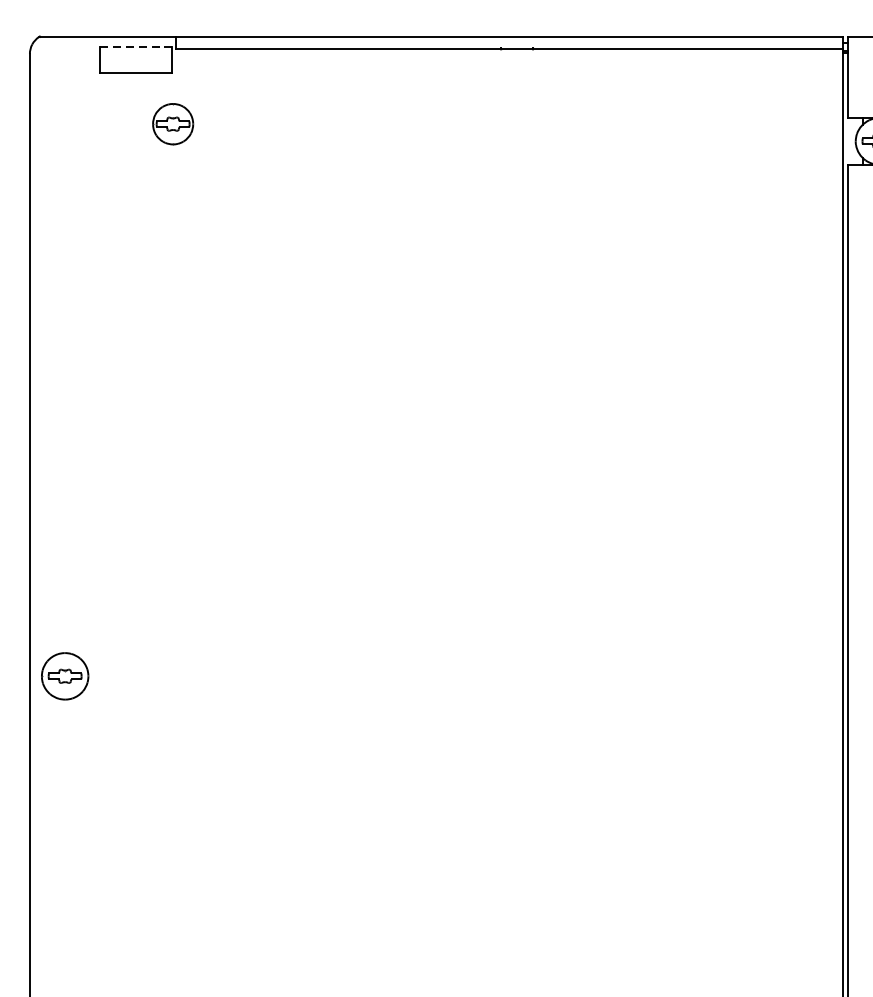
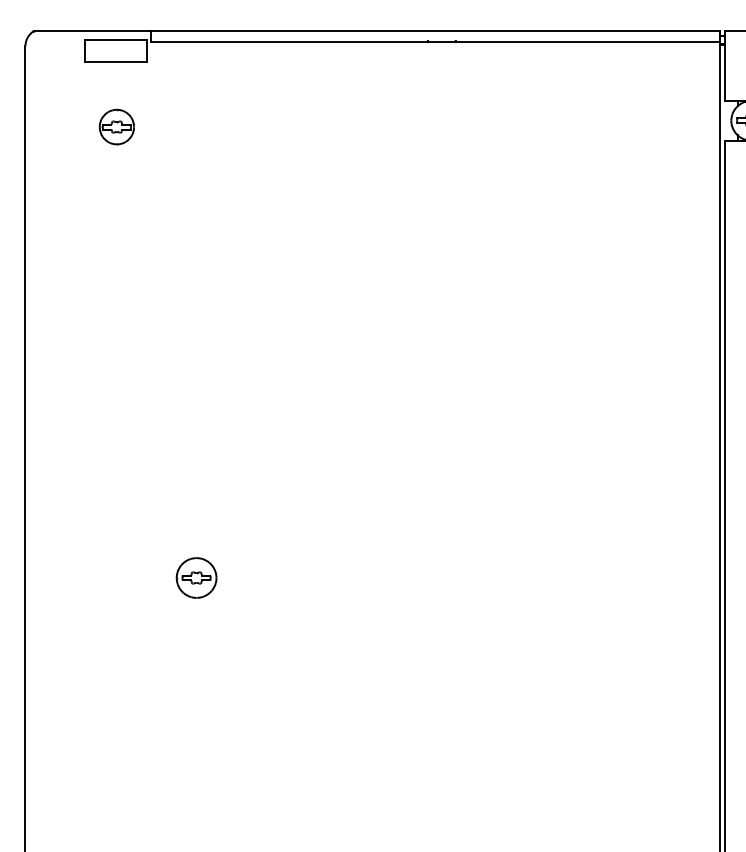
line: (136, 47) -> (116, 40), dashed -> solid
part: (172, 123) -> (116, 126), moved
part: (65, 675) -> (196, 577), moved

